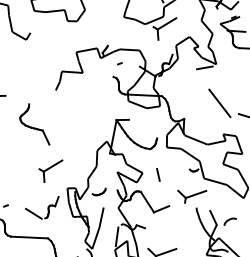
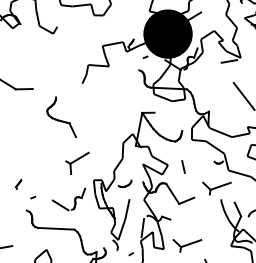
fill: (142, 39) -> (167, 33), added

